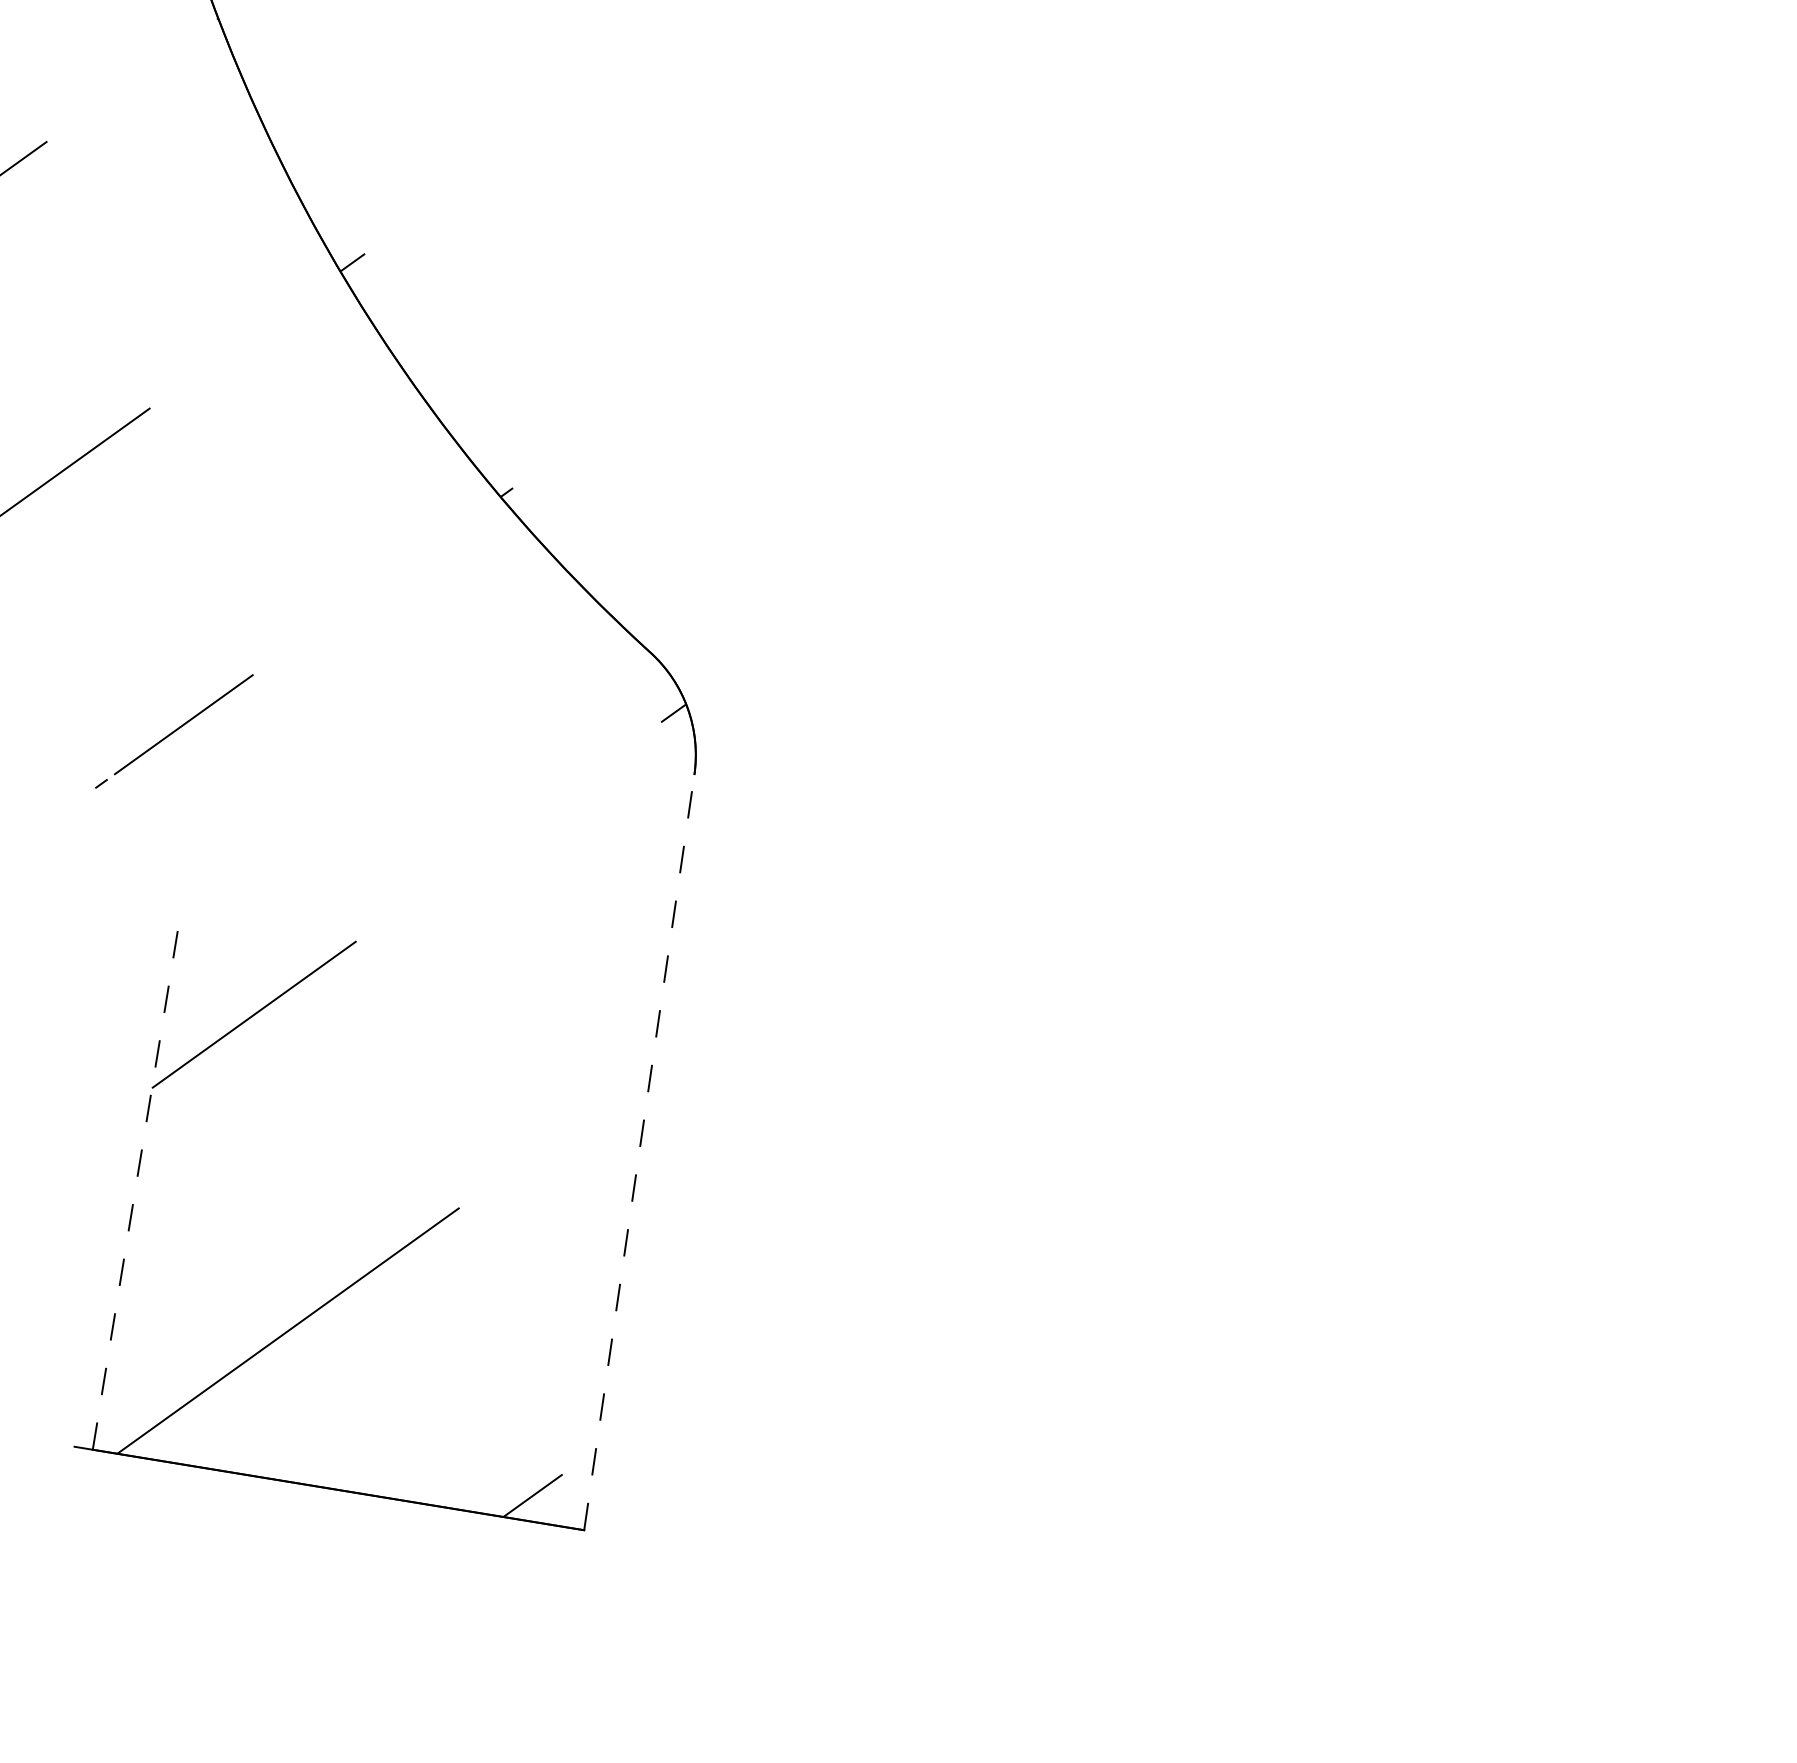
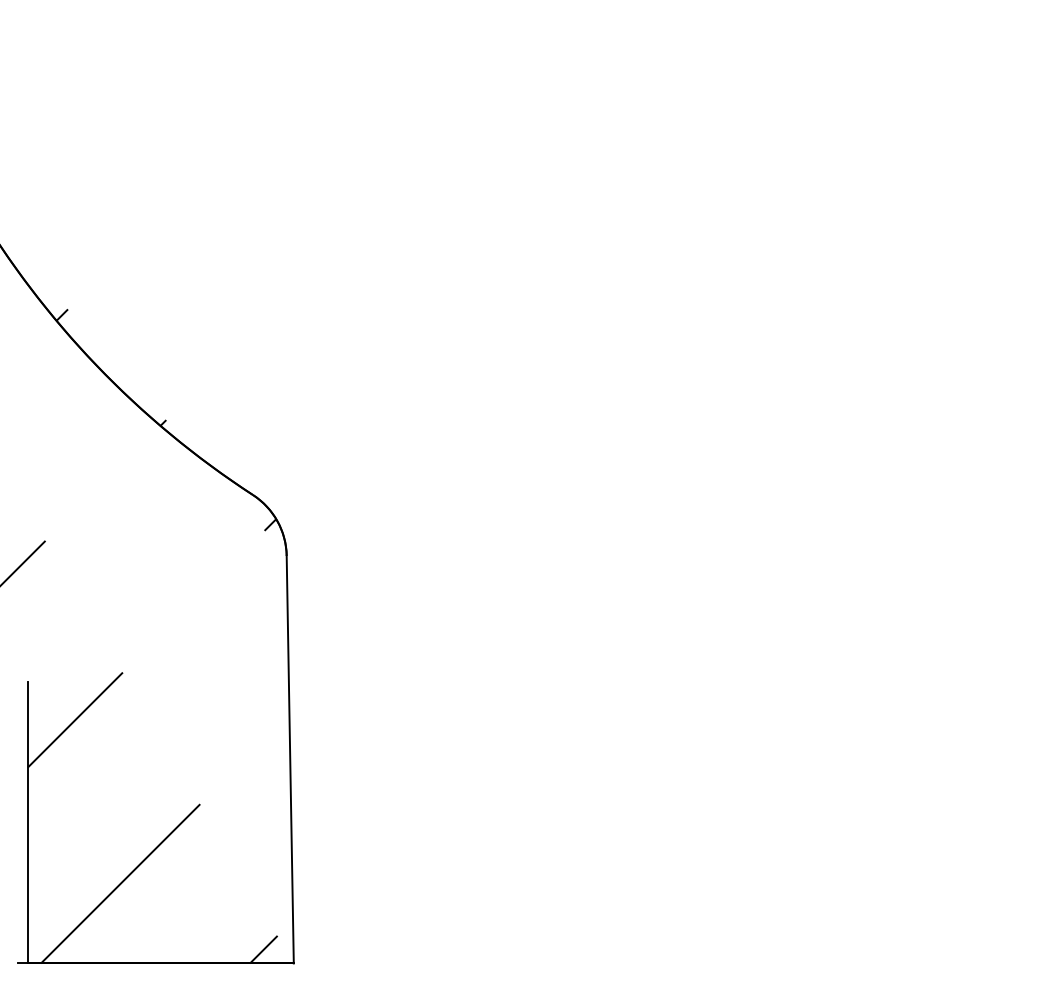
line: (639, 1152) -> (290, 759), dashed -> solid
line: (134, 1189) -> (27, 822), dashed -> solid

